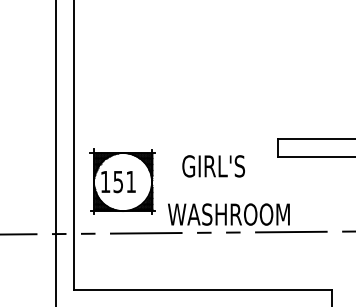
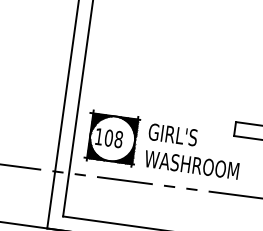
text: (213, 166) -> (172, 134), moved
text: (124, 181) -> (113, 138), 151 -> 108
text: (228, 214) -> (191, 164), moved

